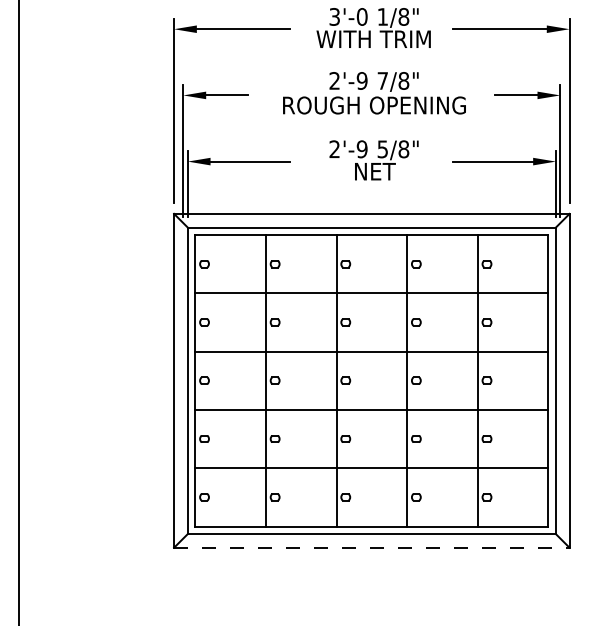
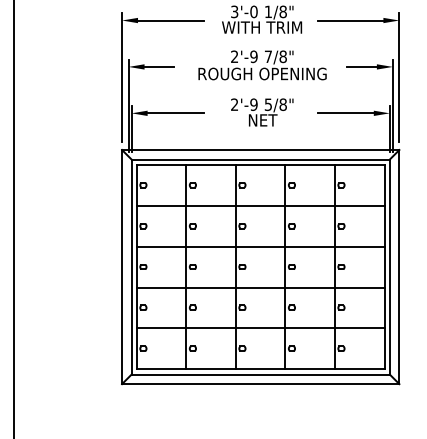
line: (371, 547) -> (260, 383), dashed -> solid

